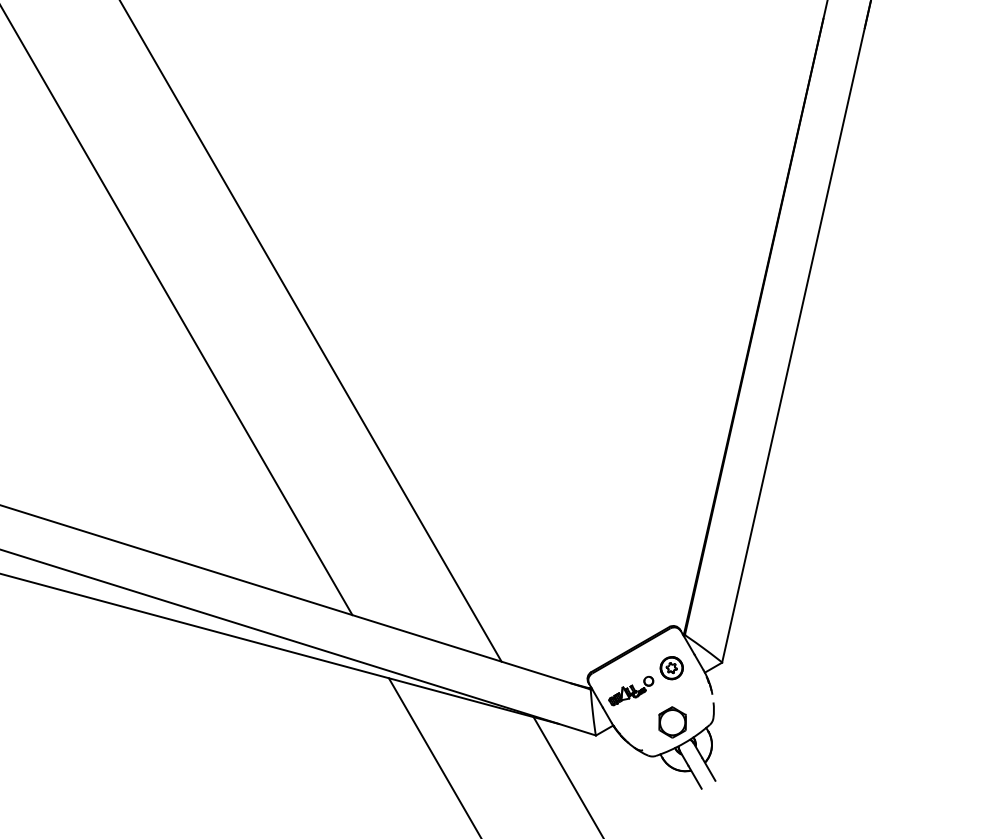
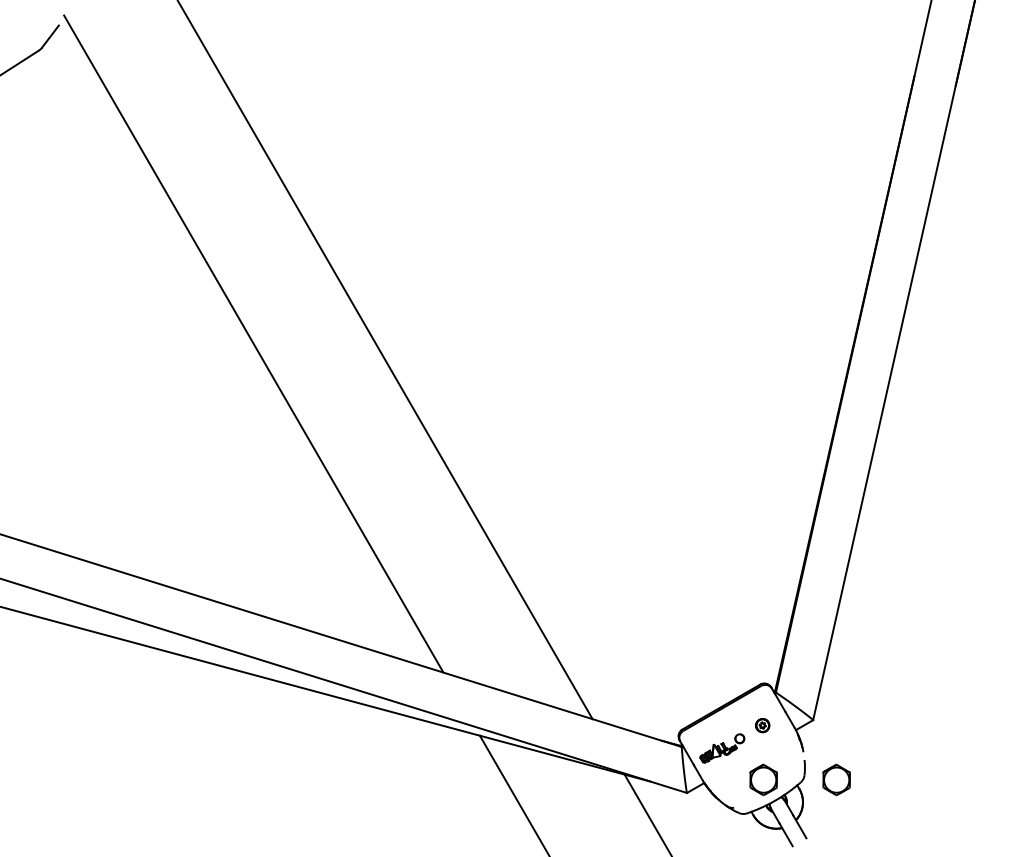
part: (671, 668) -> (762, 725), size x0.6
part: (745, 722) -> (836, 779), added

